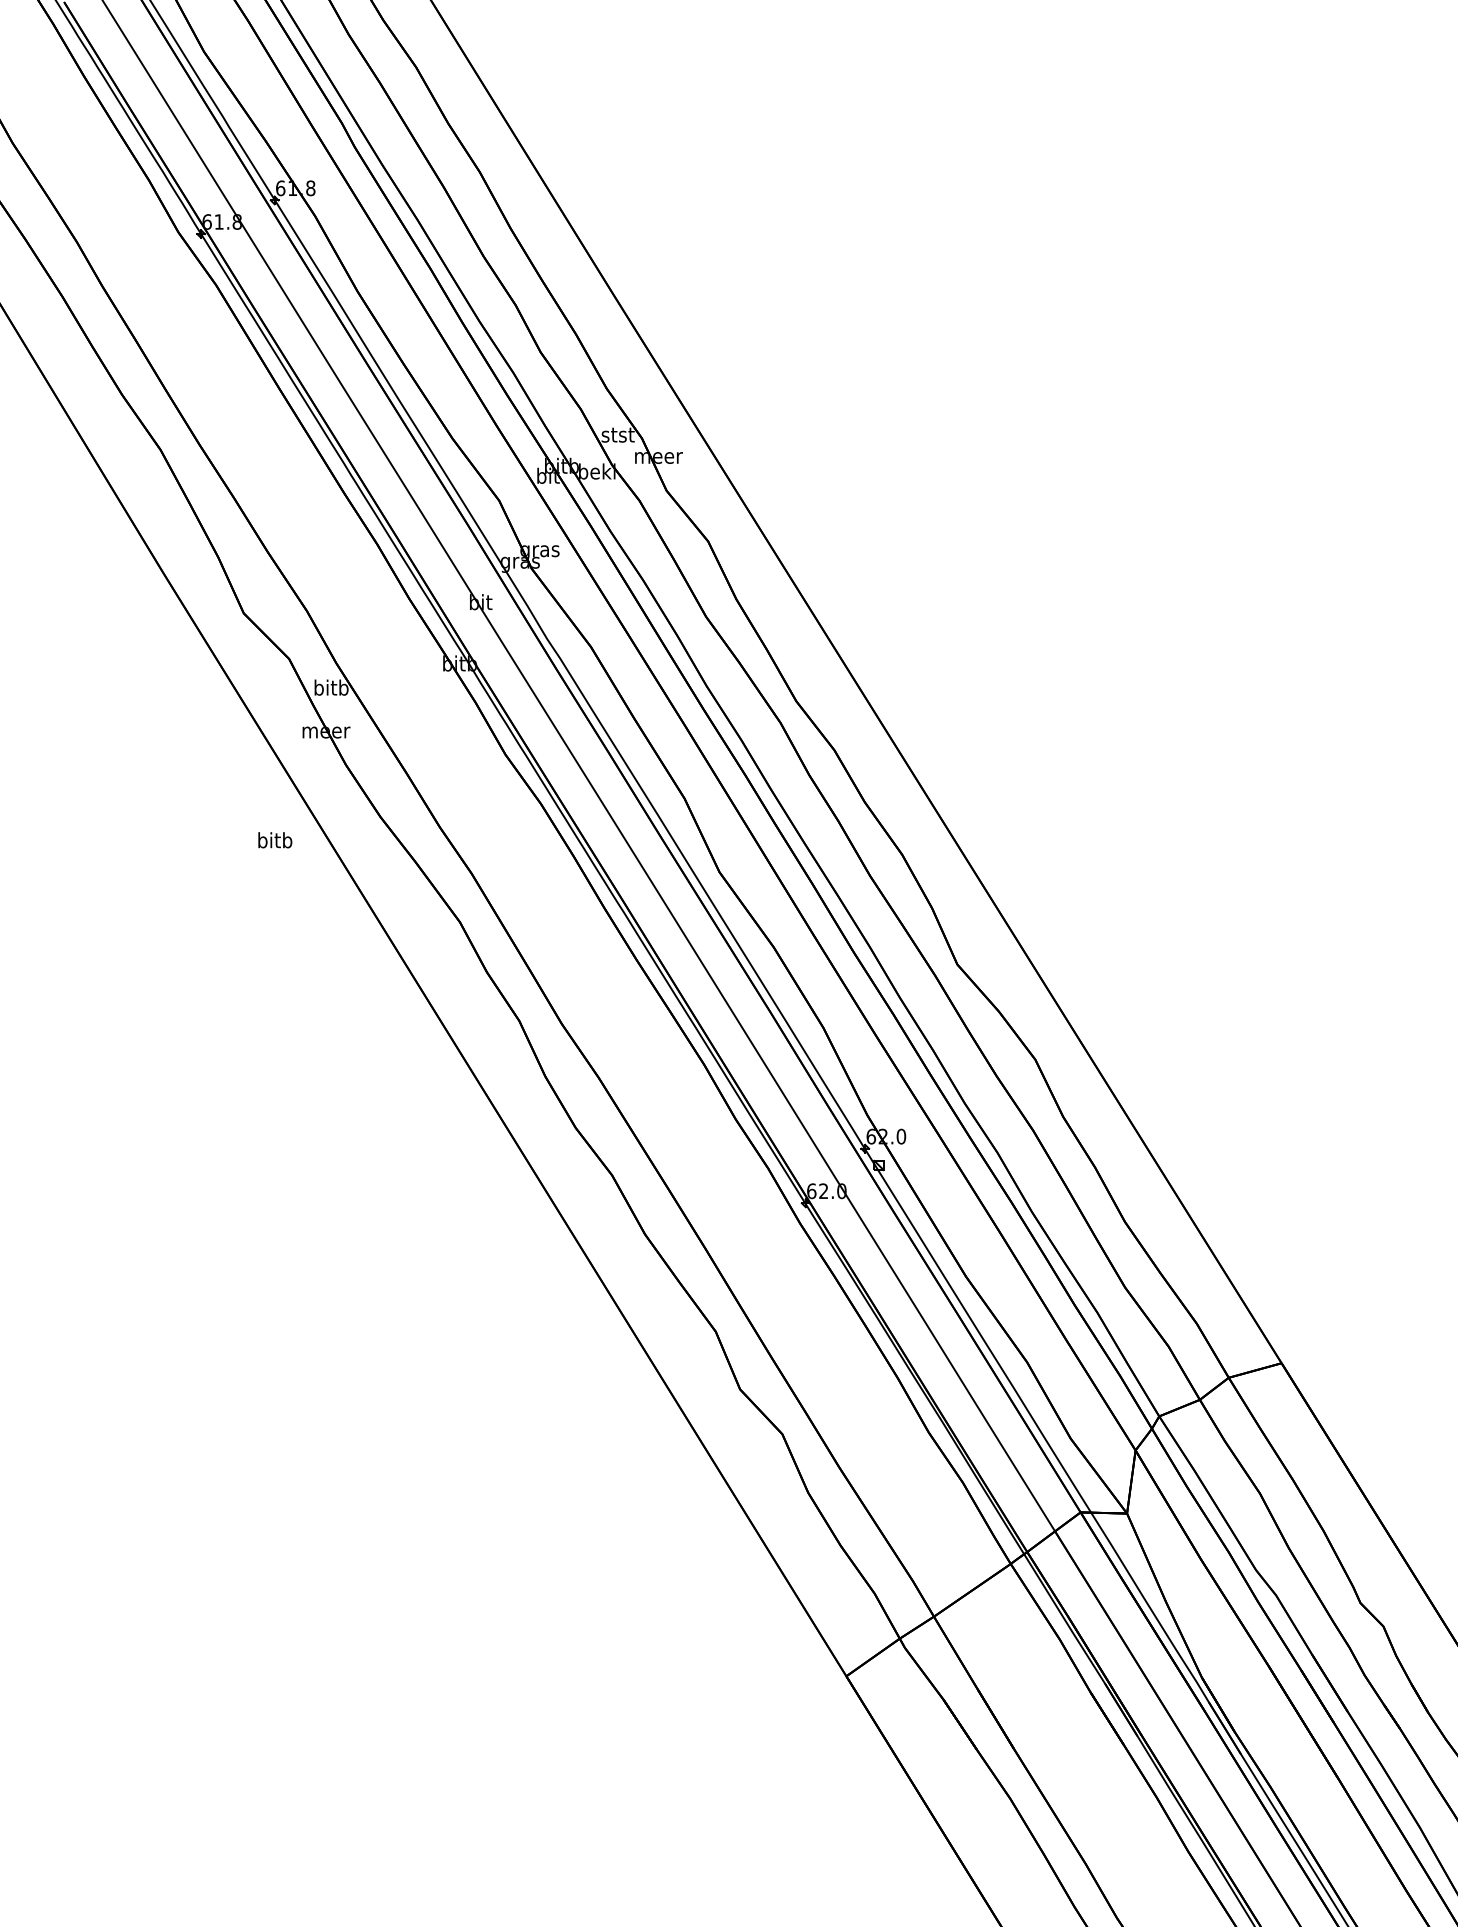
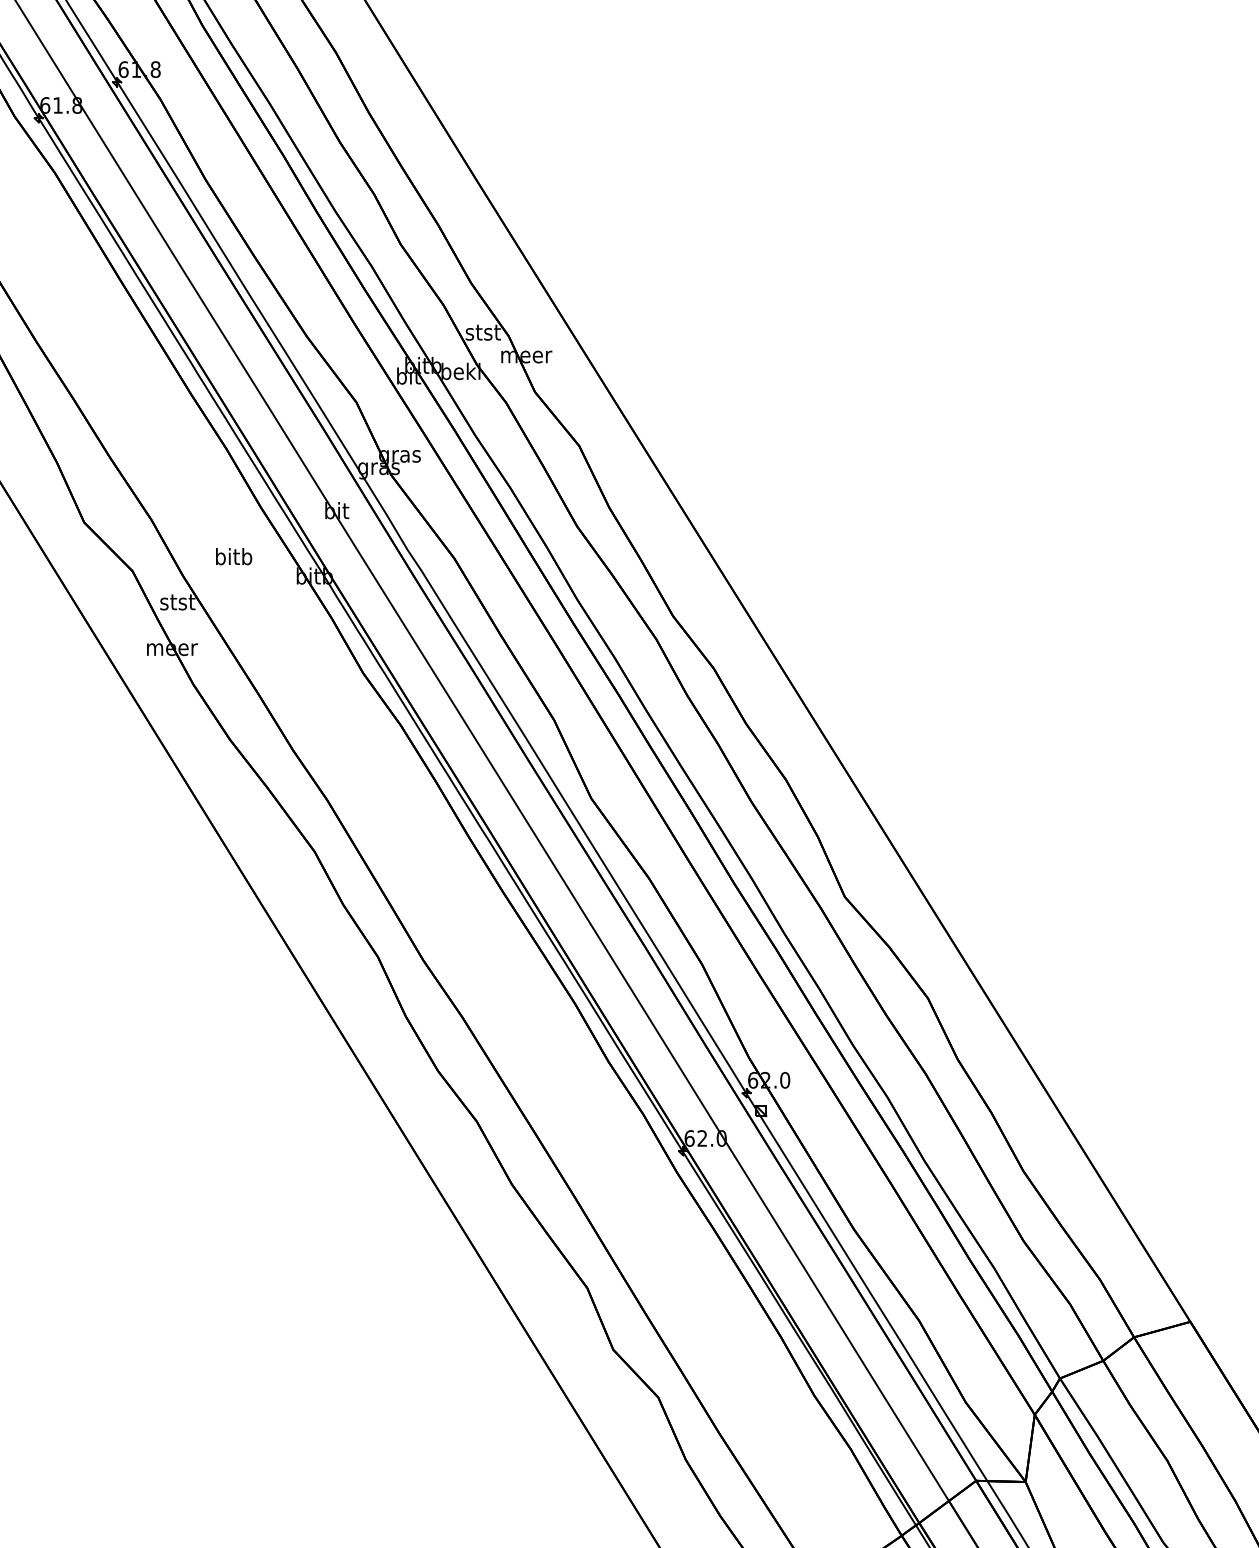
text: (331, 687) -> (177, 601), bitb -> stst
text: (275, 840) -> (234, 556), moved

